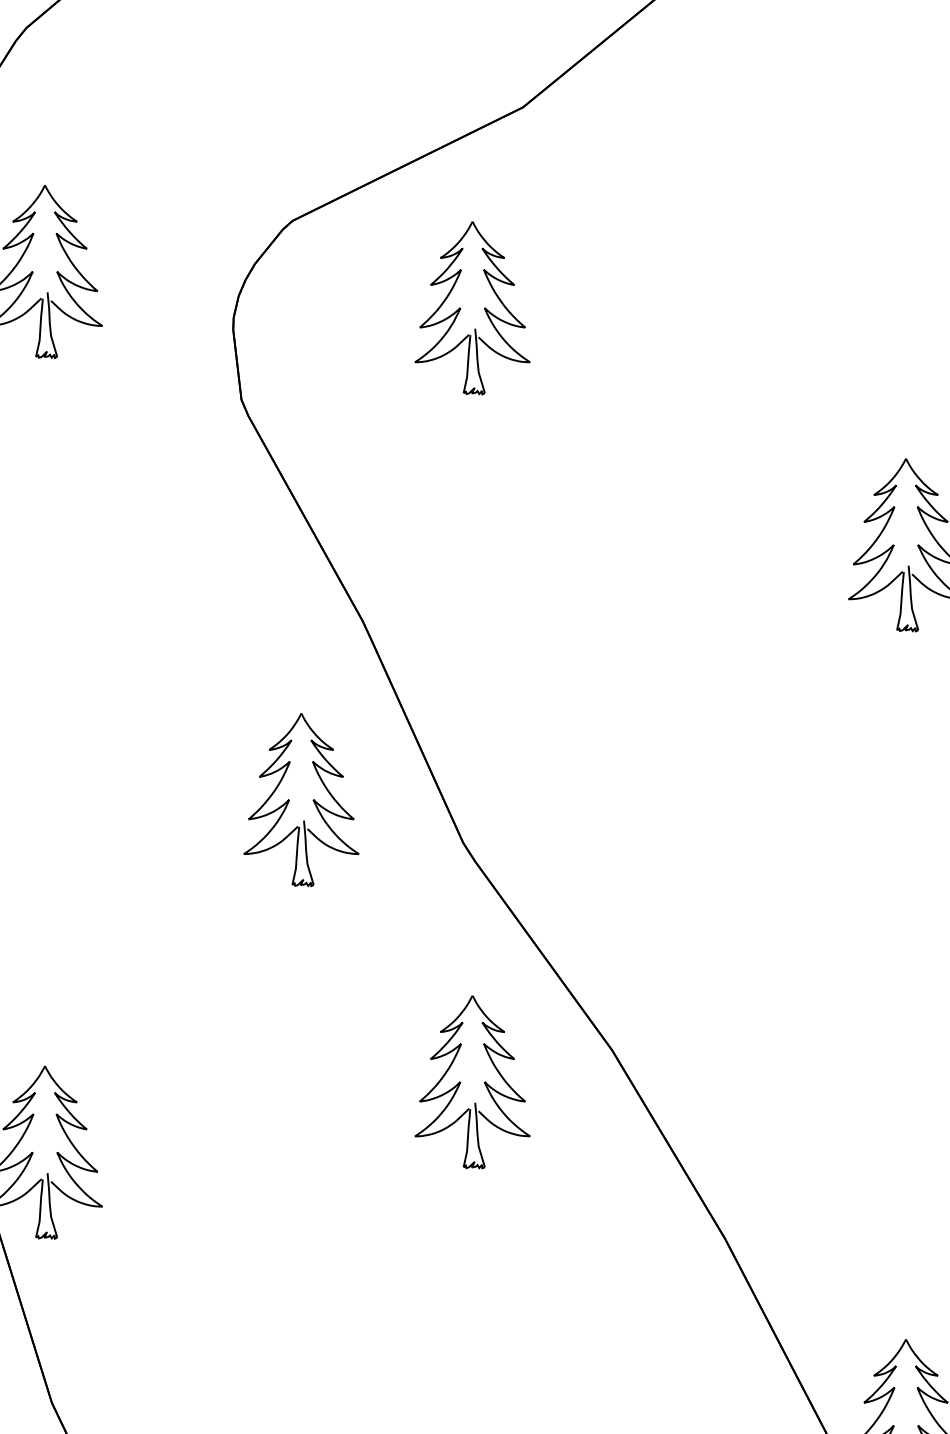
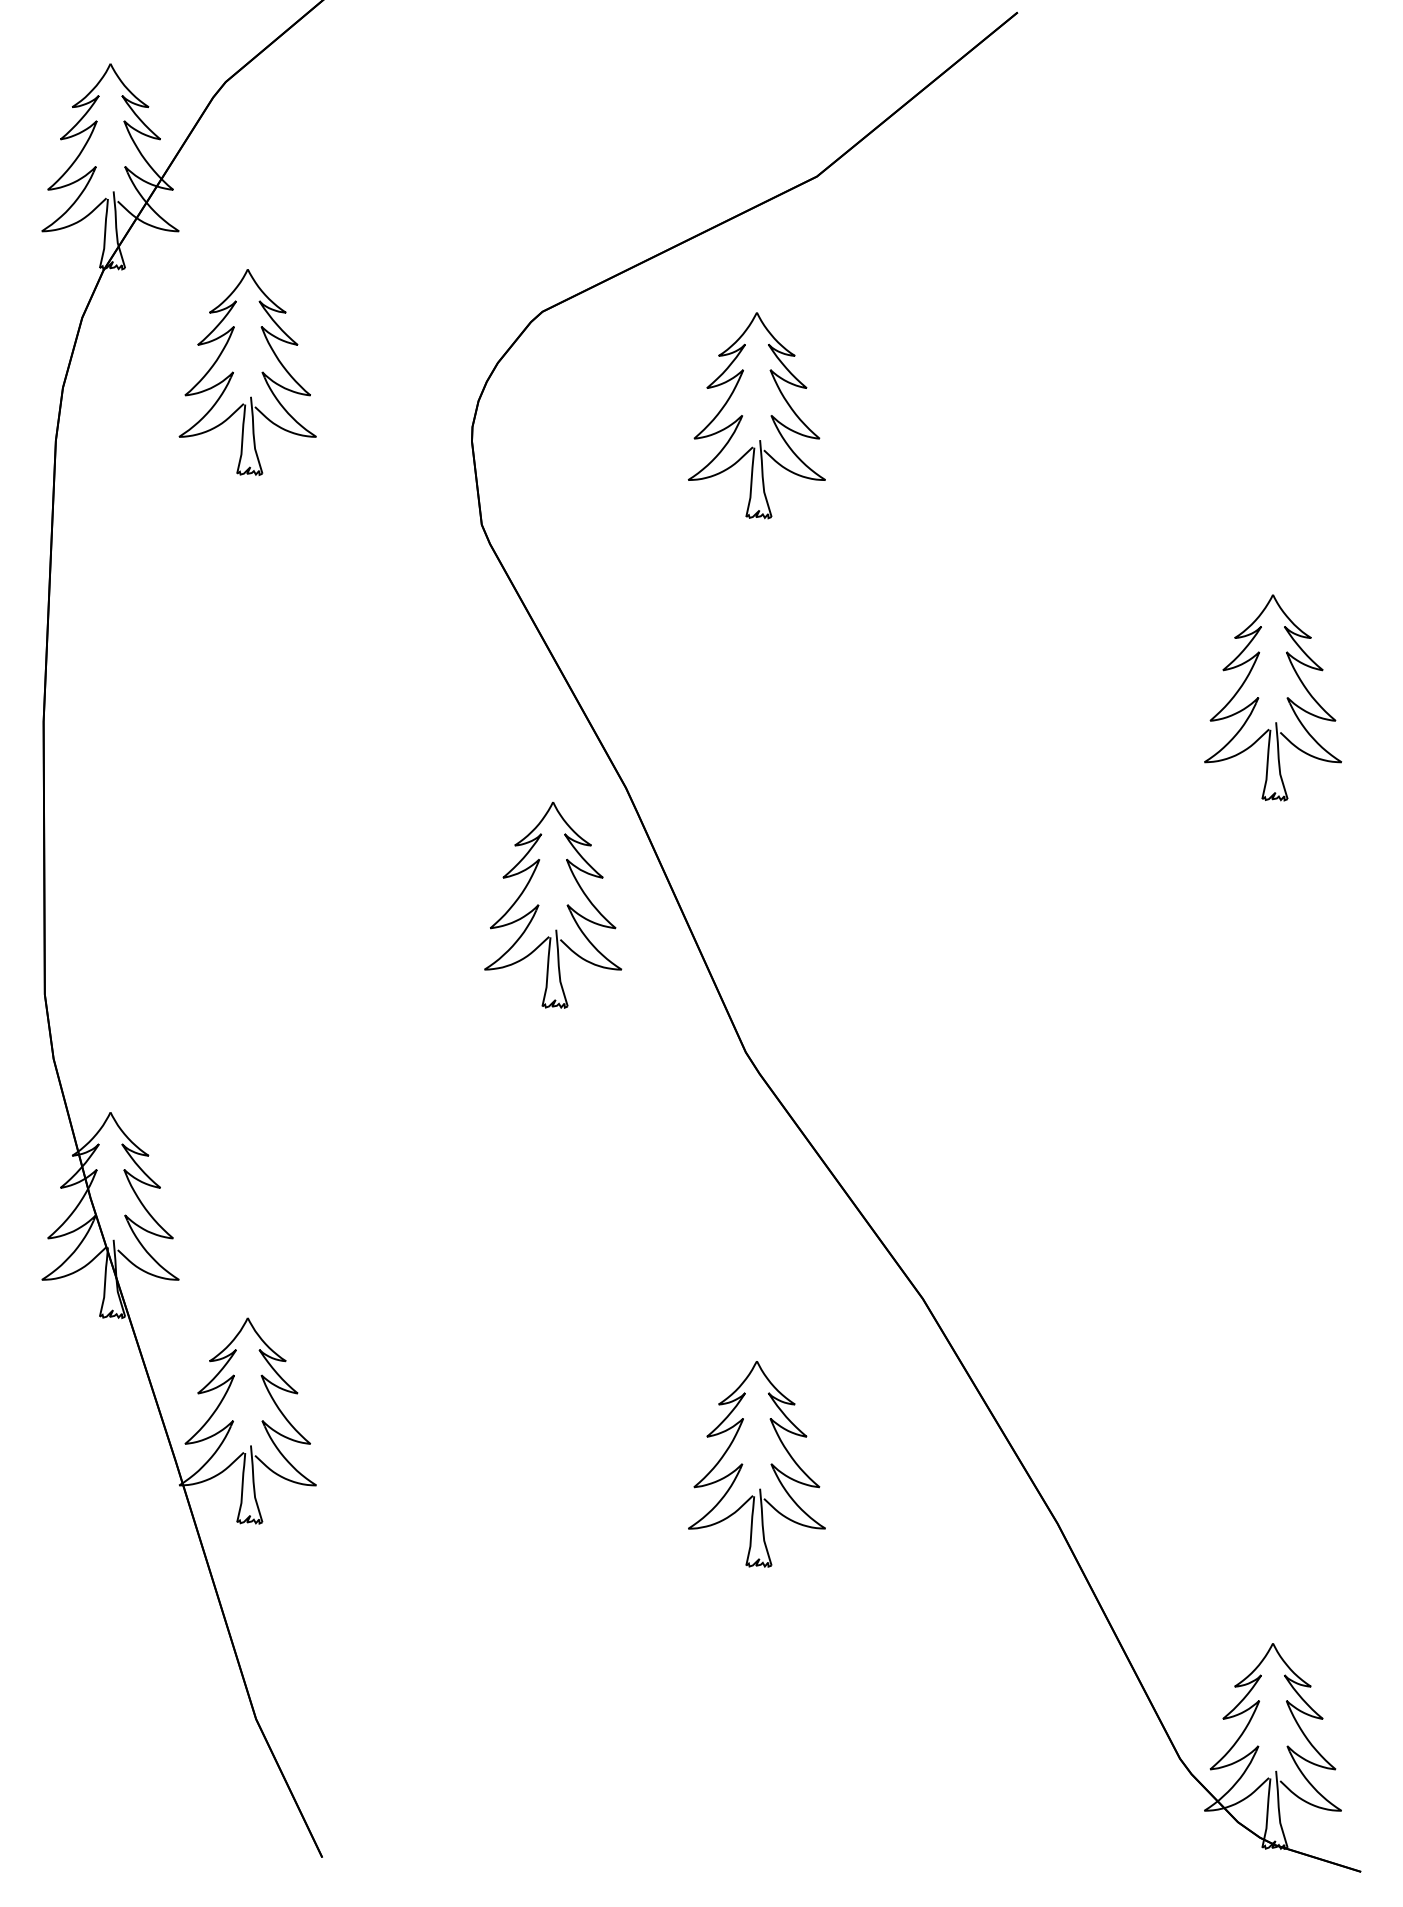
part: (312, 800) -> (566, 905), moved
part: (461, 1082) -> (743, 1464), moved

